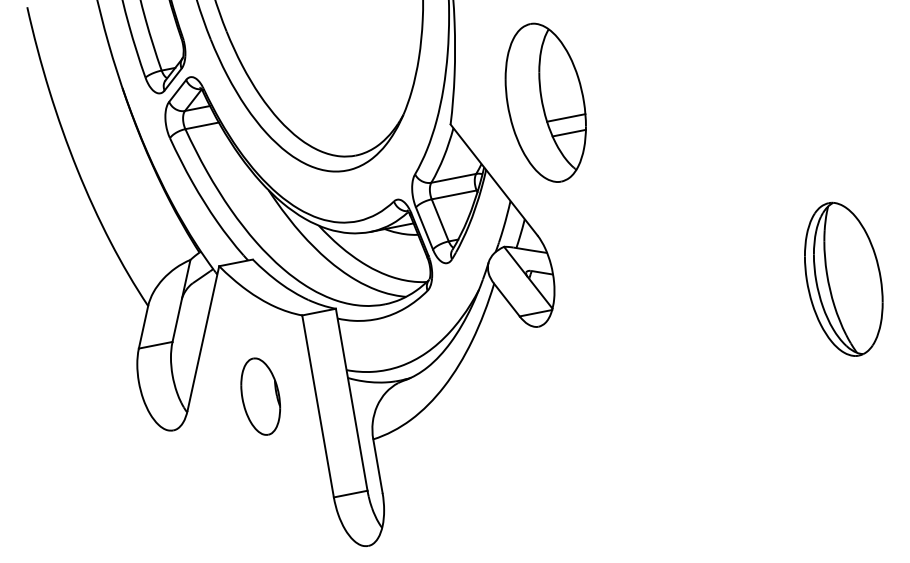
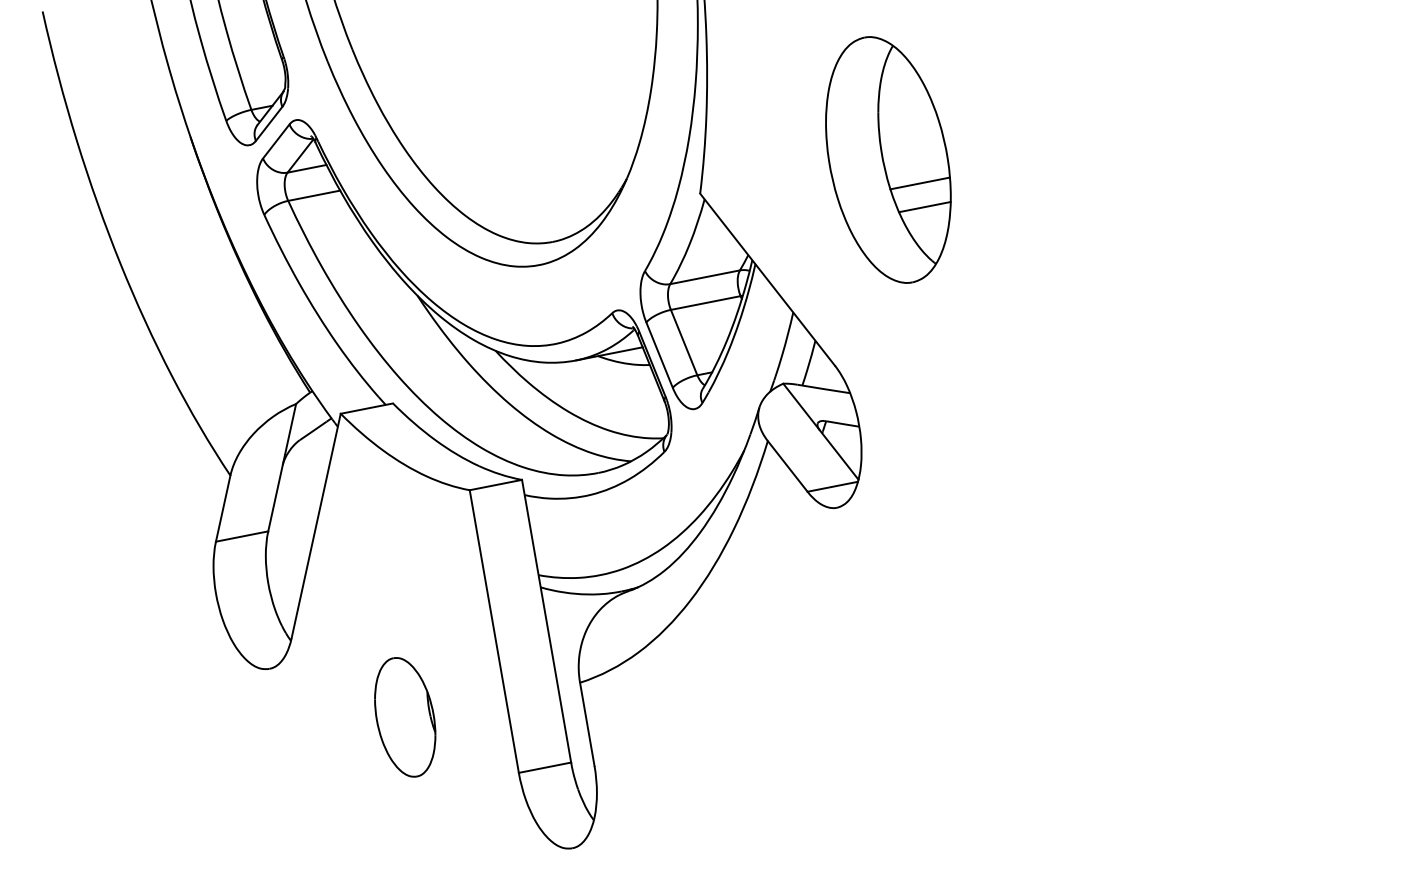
part: (545, 102) -> (887, 159), moved
part: (843, 278) -> (1310, 432), removed
part: (260, 396) -> (404, 717), moved

